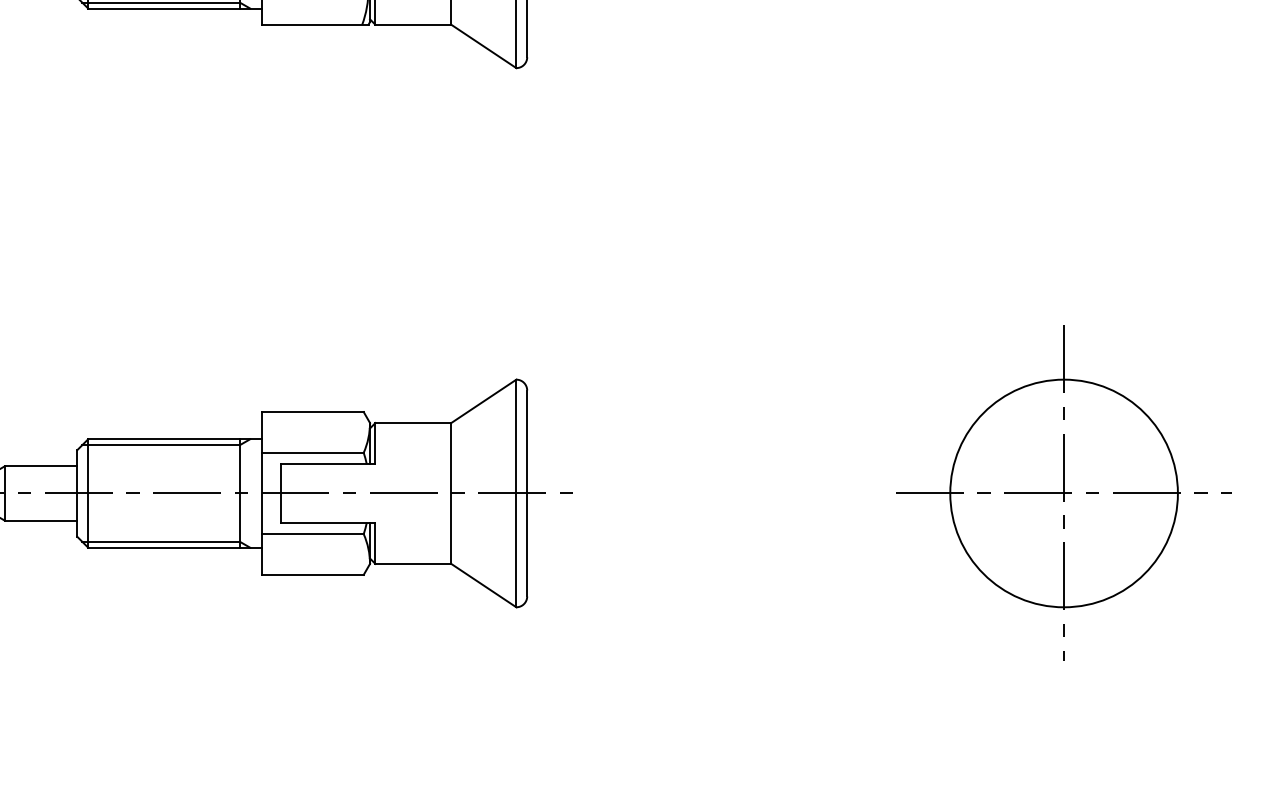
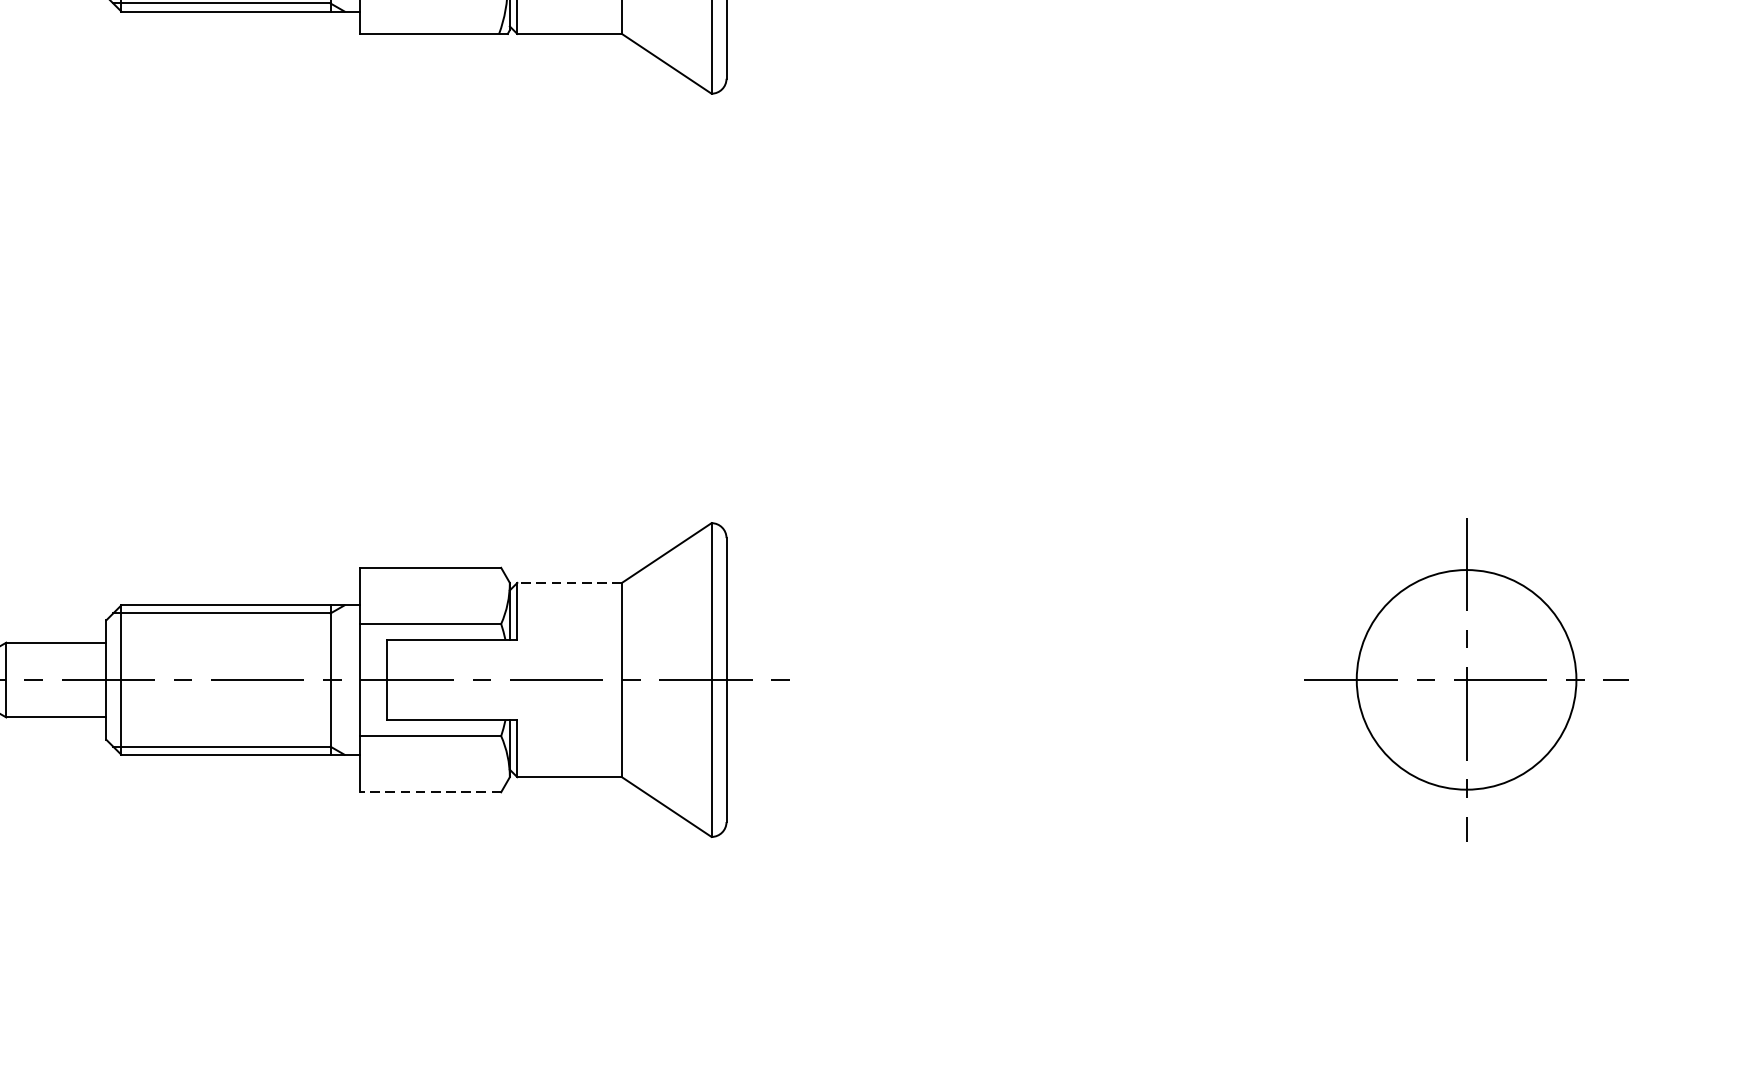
line: (413, 423) -> (569, 583), solid -> dashed
part: (1063, 492) -> (1465, 678), size x0.7
line: (312, 574) -> (430, 791), solid -> dashed

